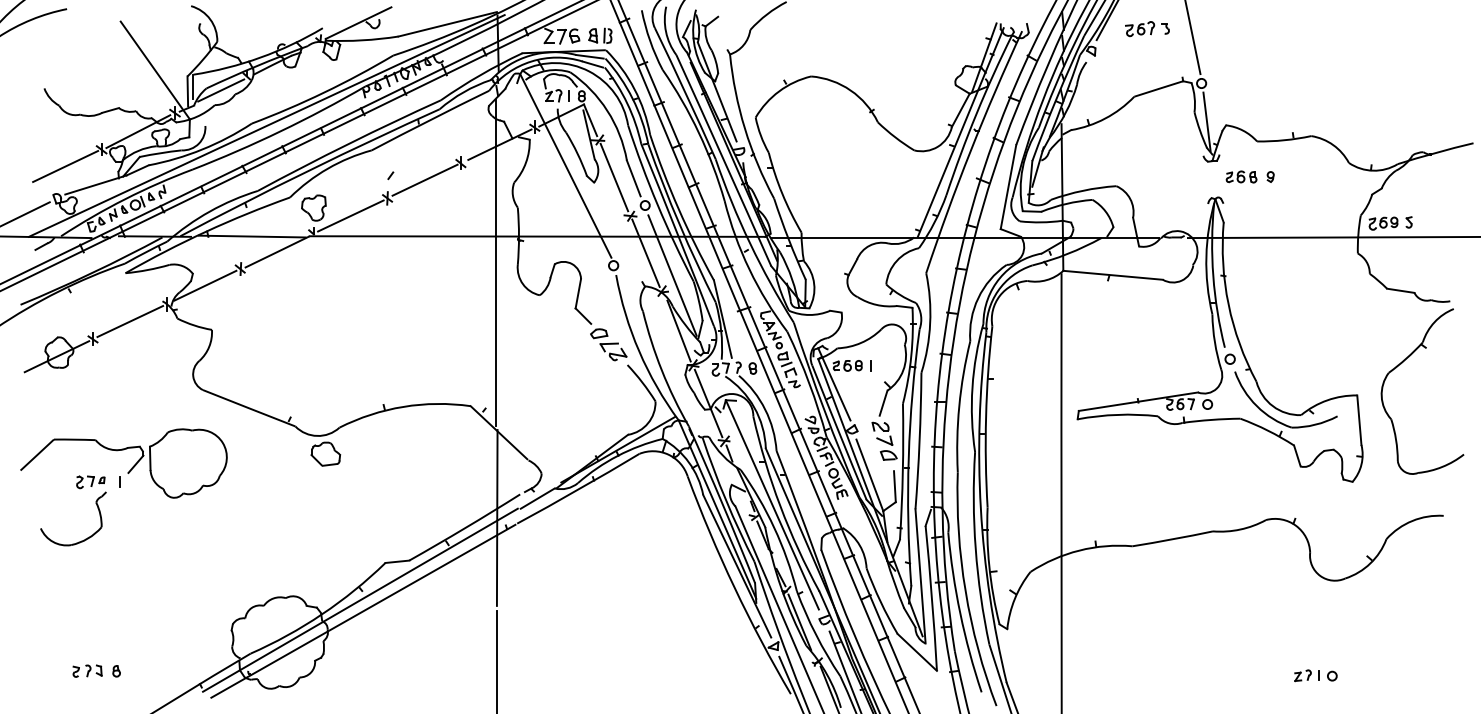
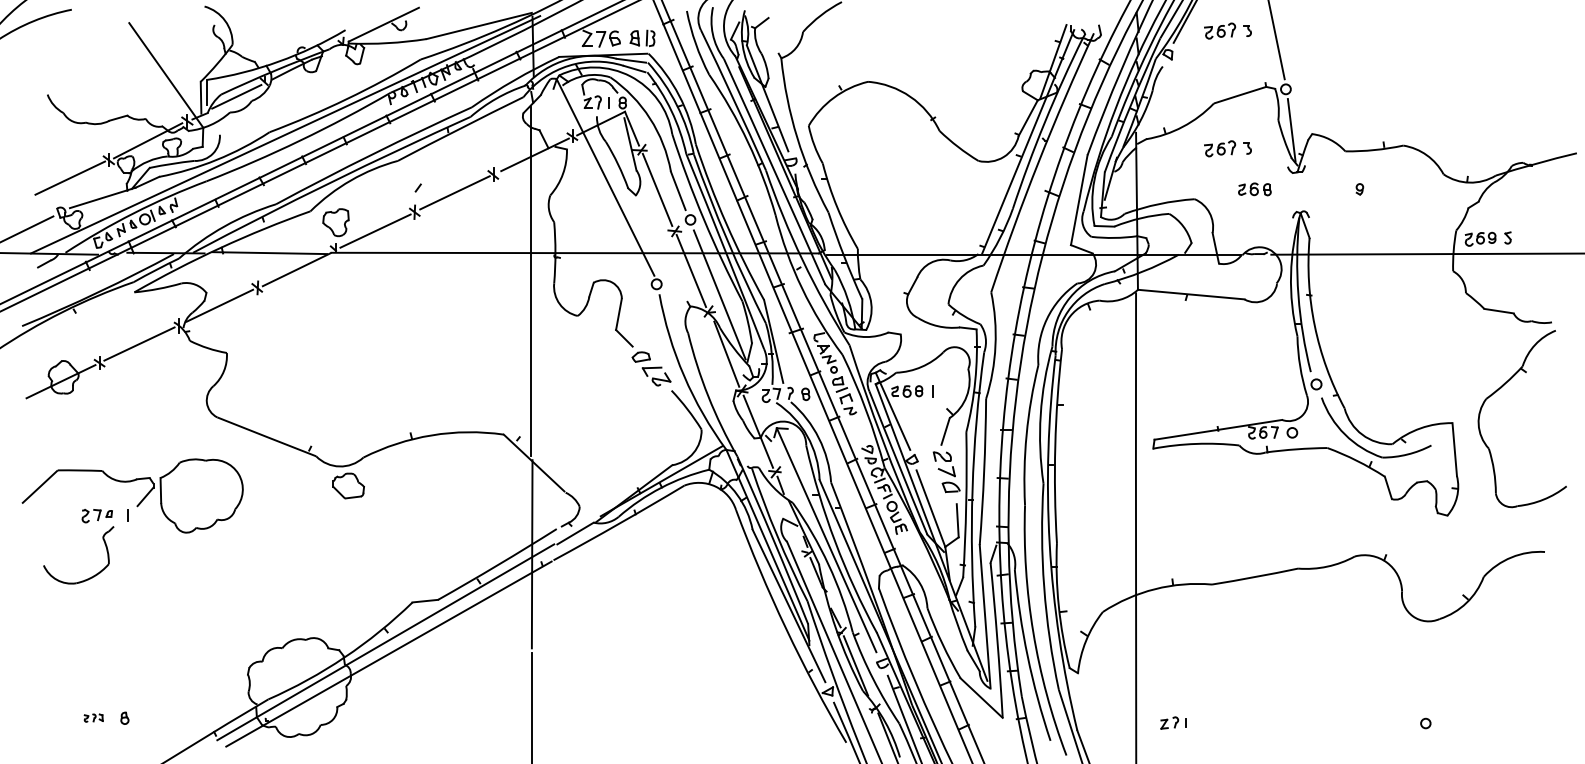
part: (1147, 139) -> (1228, 149), added
part: (1241, 176) -> (1254, 188), moved
part: (87, 670) -> (93, 717), size x0.6
part: (1306, 675) -> (1173, 722), moved

